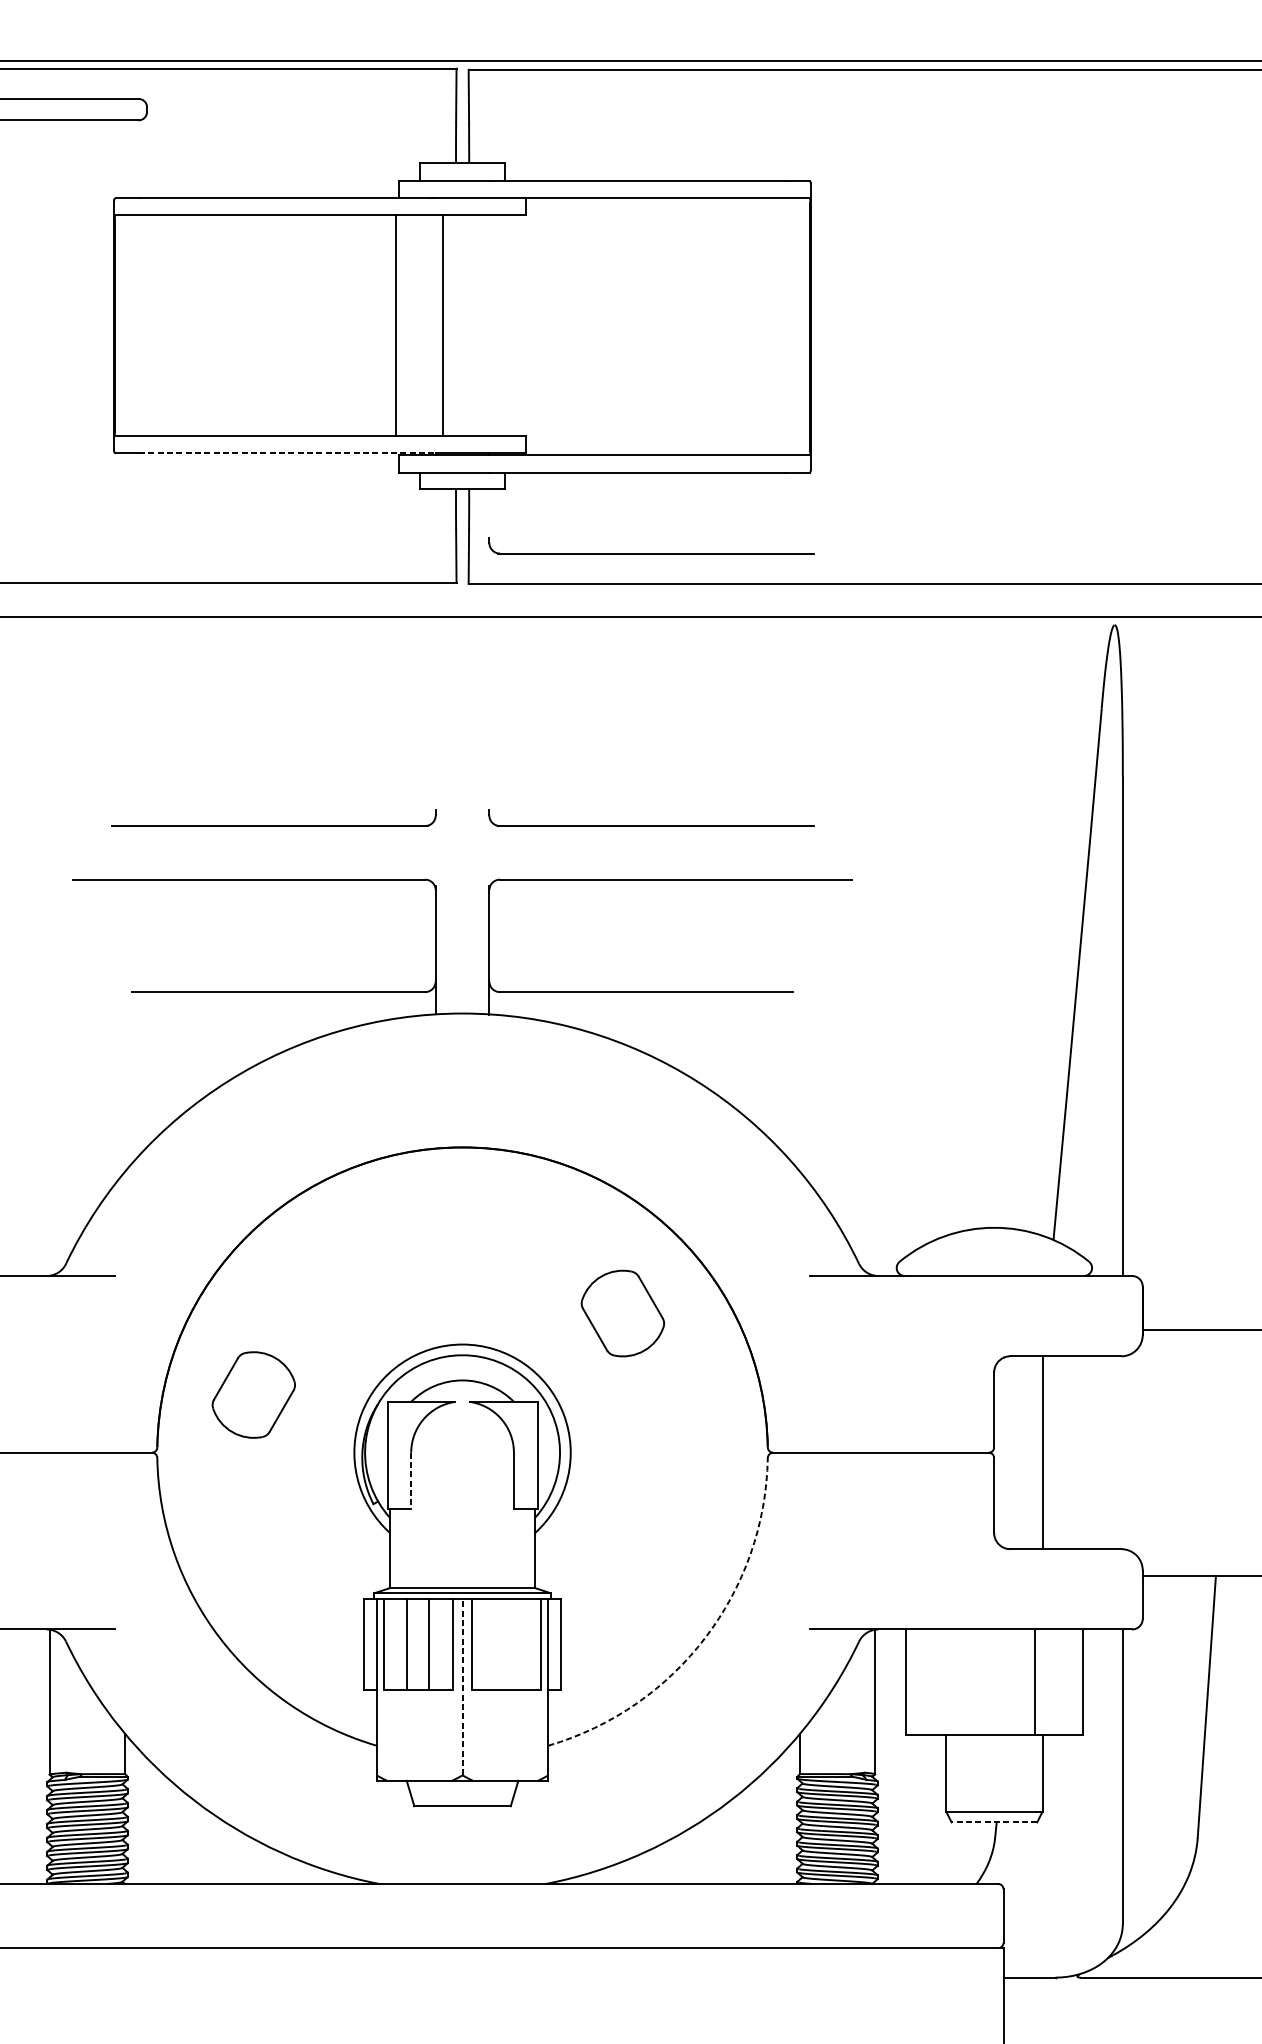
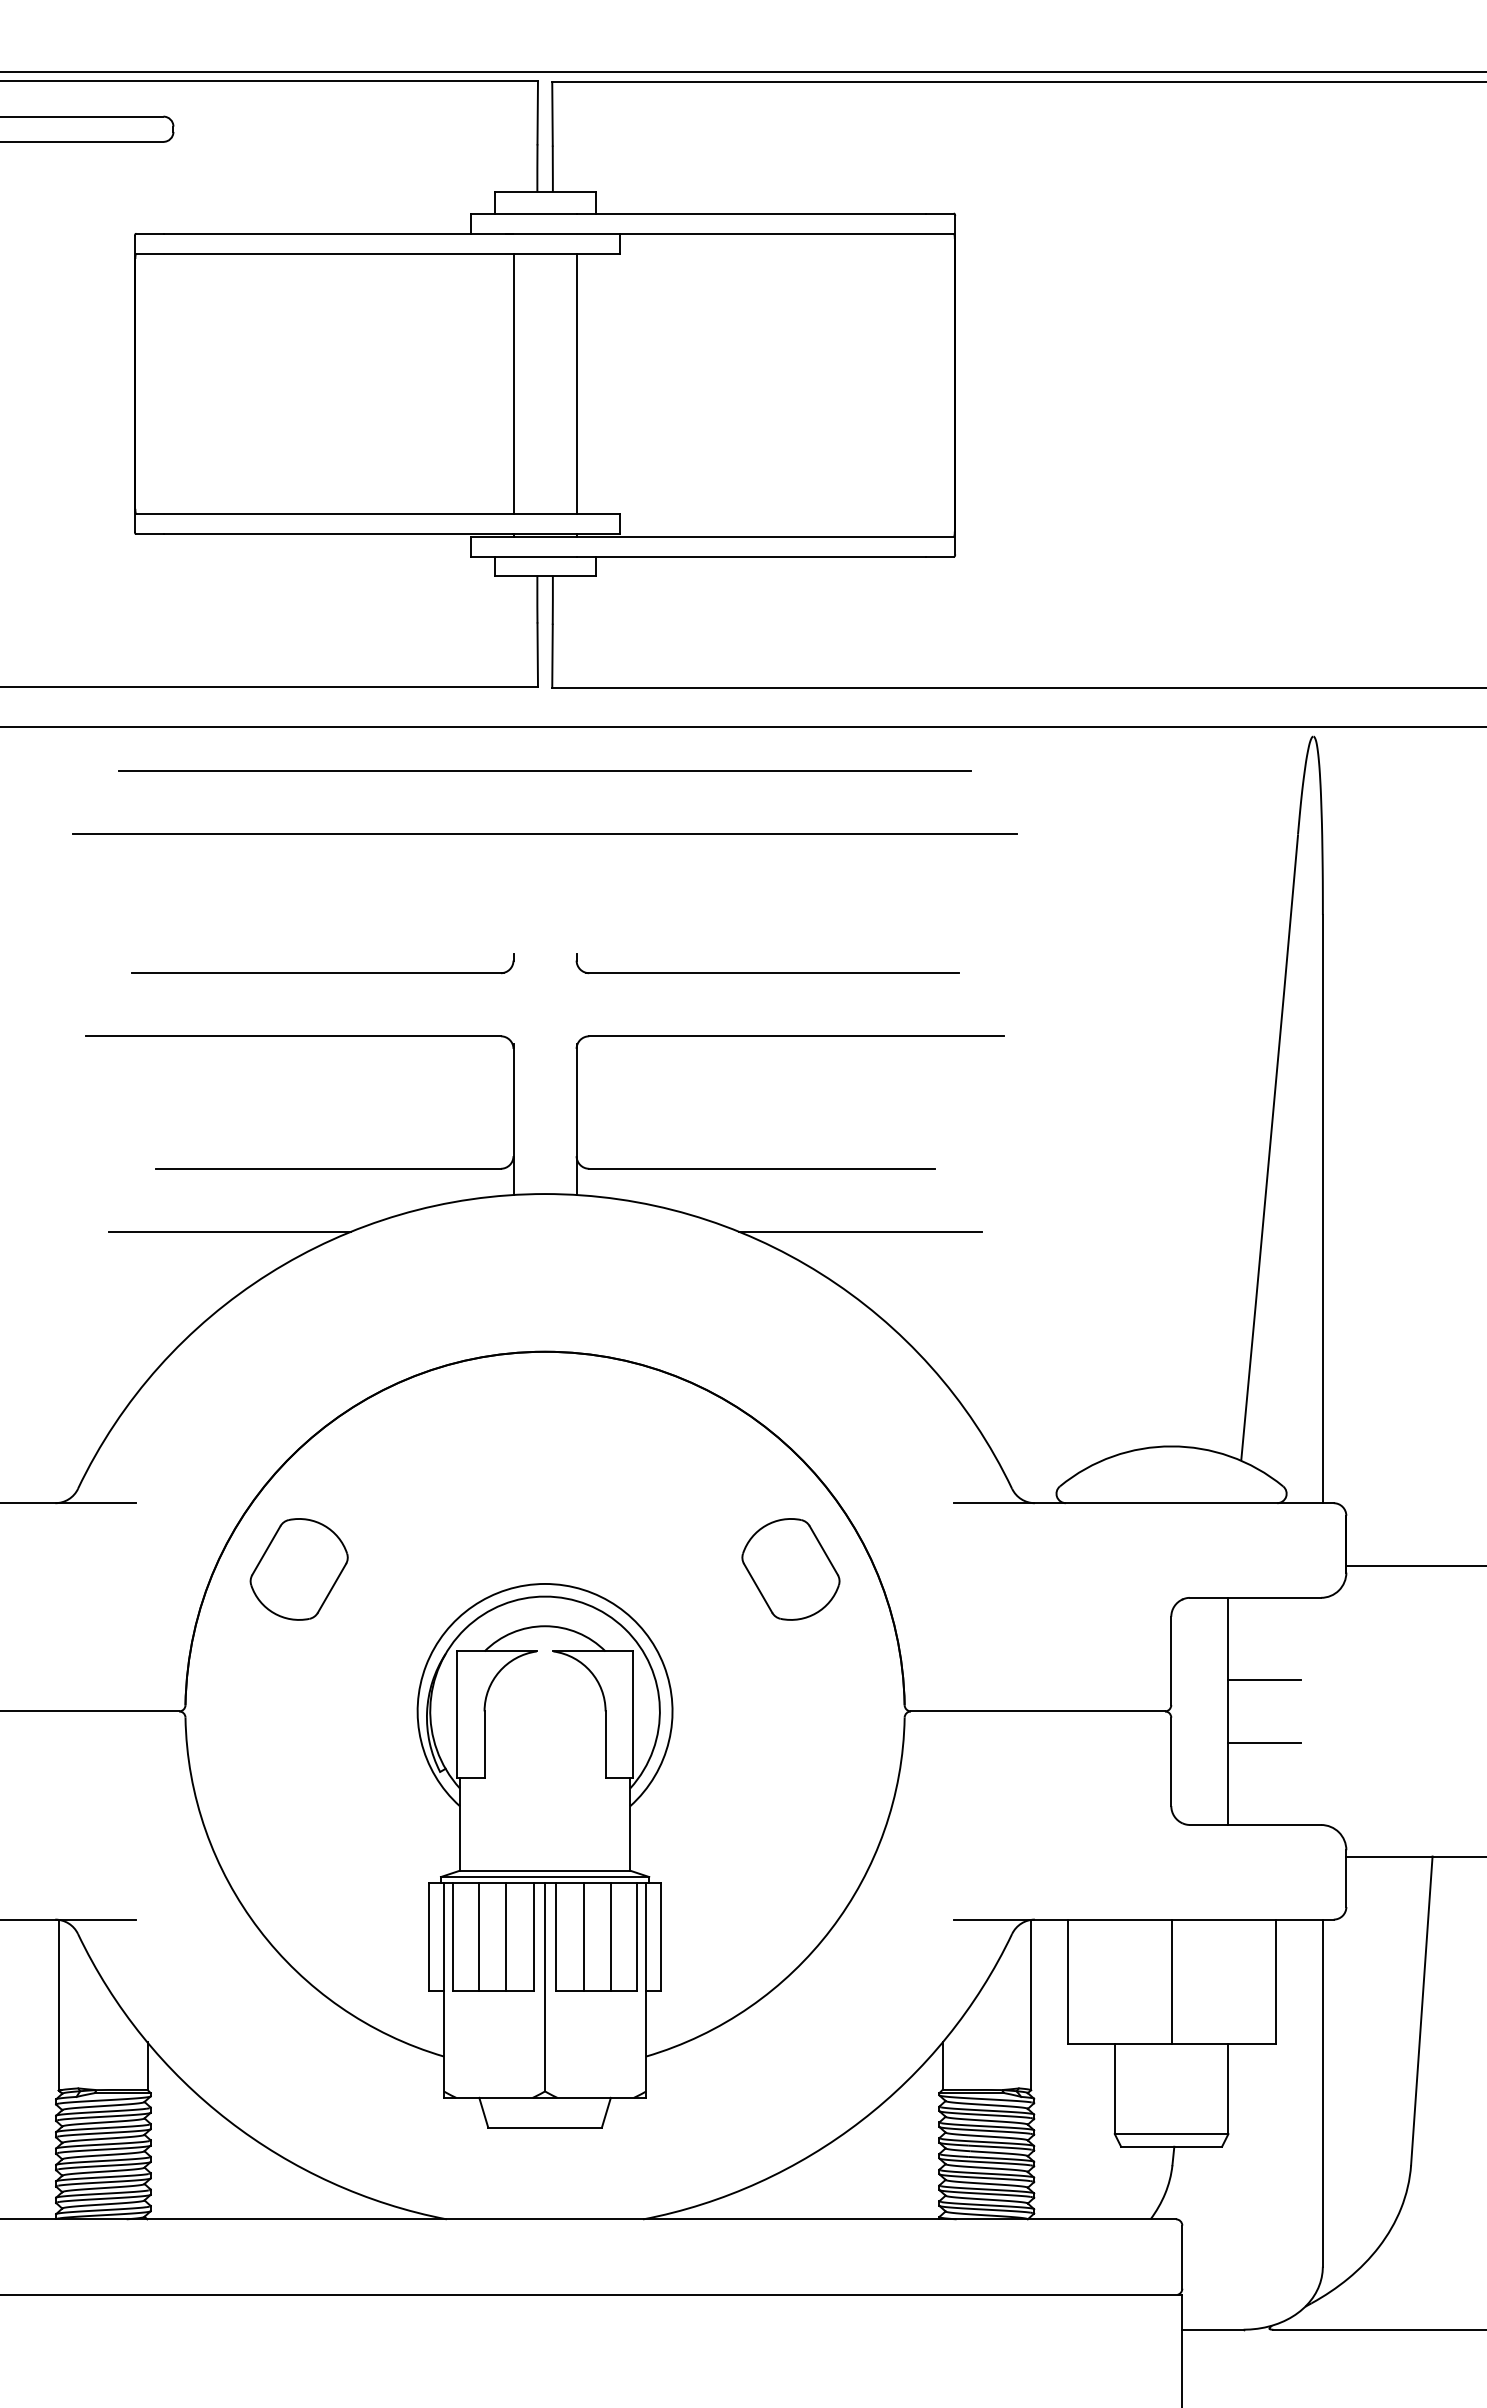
line: (395, 325) -> (513, 383), moved
line: (443, 325) -> (576, 383), moved
line: (287, 453) -> (338, 534), dashed -> solid
part: (651, 552) -> (767, 651), removed
line: (462, 654) -> (545, 771), added
line: (462, 708) -> (544, 834), added
line: (194, 1045) -> (229, 1231), added
line: (730, 1045) -> (860, 1231), added
part: (622, 1313) -> (790, 1569), moved
part: (253, 1395) -> (298, 1569), moved
line: (1073, 1425) -> (1264, 1679), added
line: (1073, 1479) -> (1264, 1742), added
line: (411, 1481) -> (484, 1745), dashed -> solid
arc: (705, 1637) -> (831, 1929), dashed -> solid
line: (496, 1643) -> (584, 1936), added
line: (518, 1643) -> (610, 1936), added
line: (1035, 1682) -> (1171, 1981), moved
line: (462, 1686) -> (545, 1986), dashed -> solid
line: (994, 1822) -> (1171, 2146), dashed -> solid

